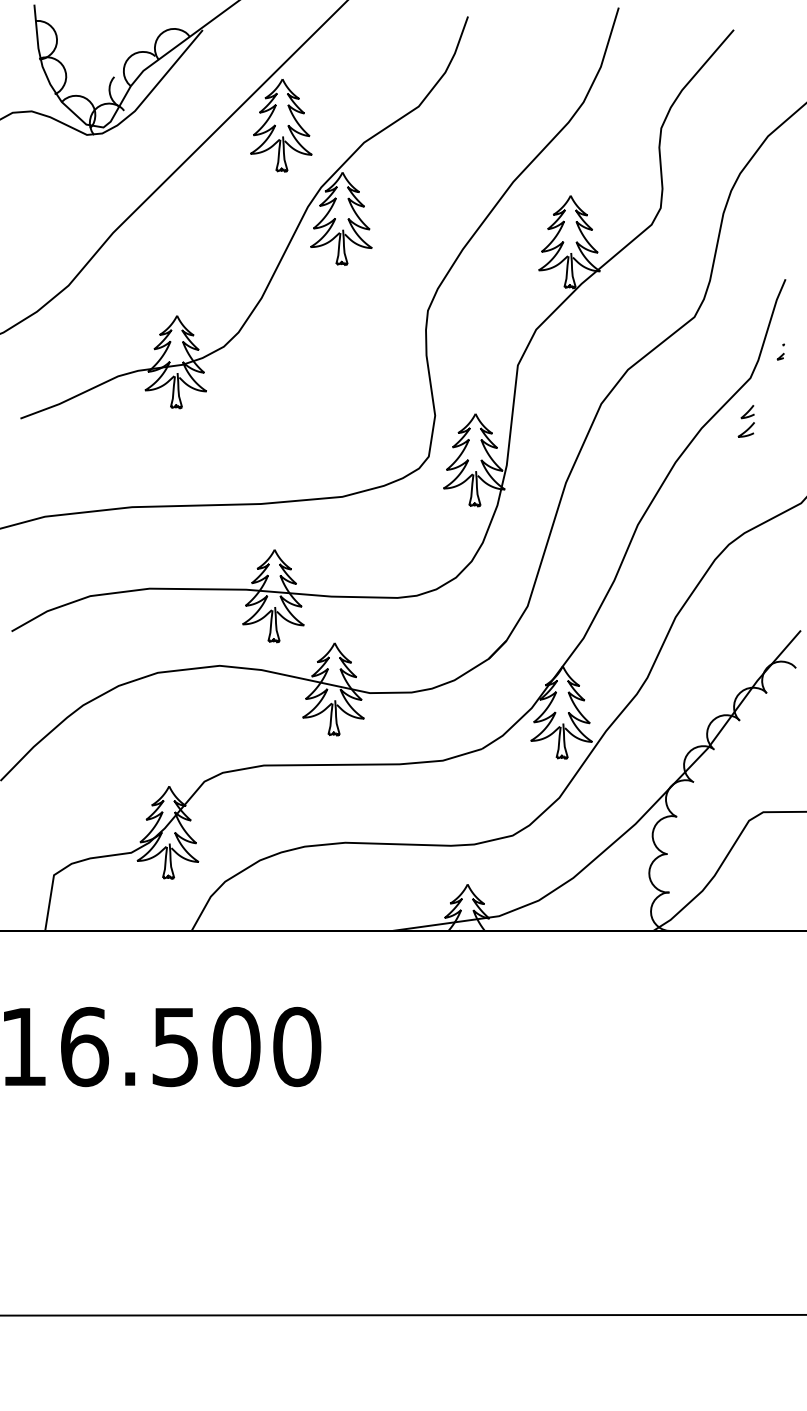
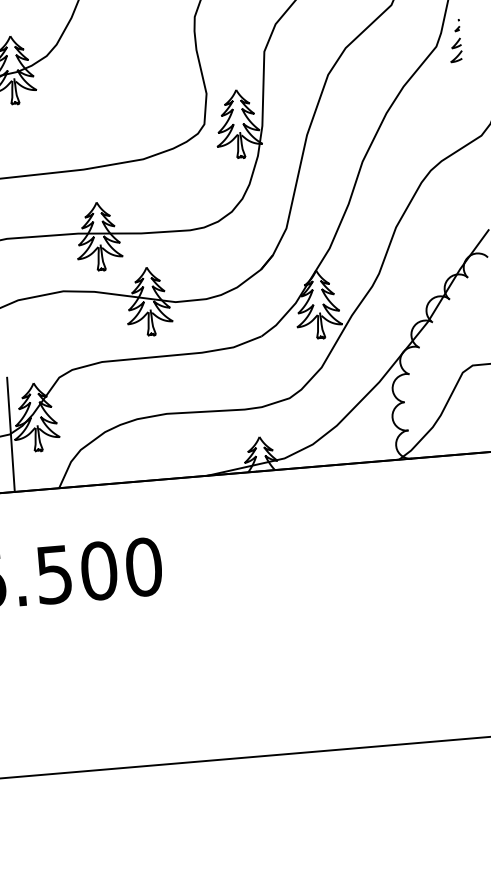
part: (745, 421) -> (455, 50), moved
line: (132, 853) -> (10, 434), added

